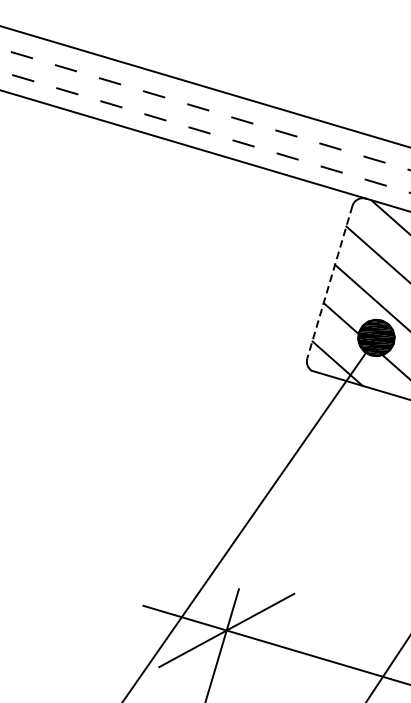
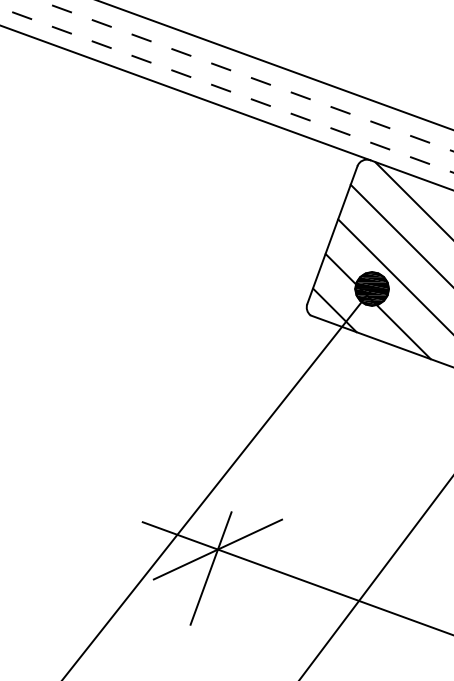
line: (329, 282) -> (332, 235), dashed -> solid

